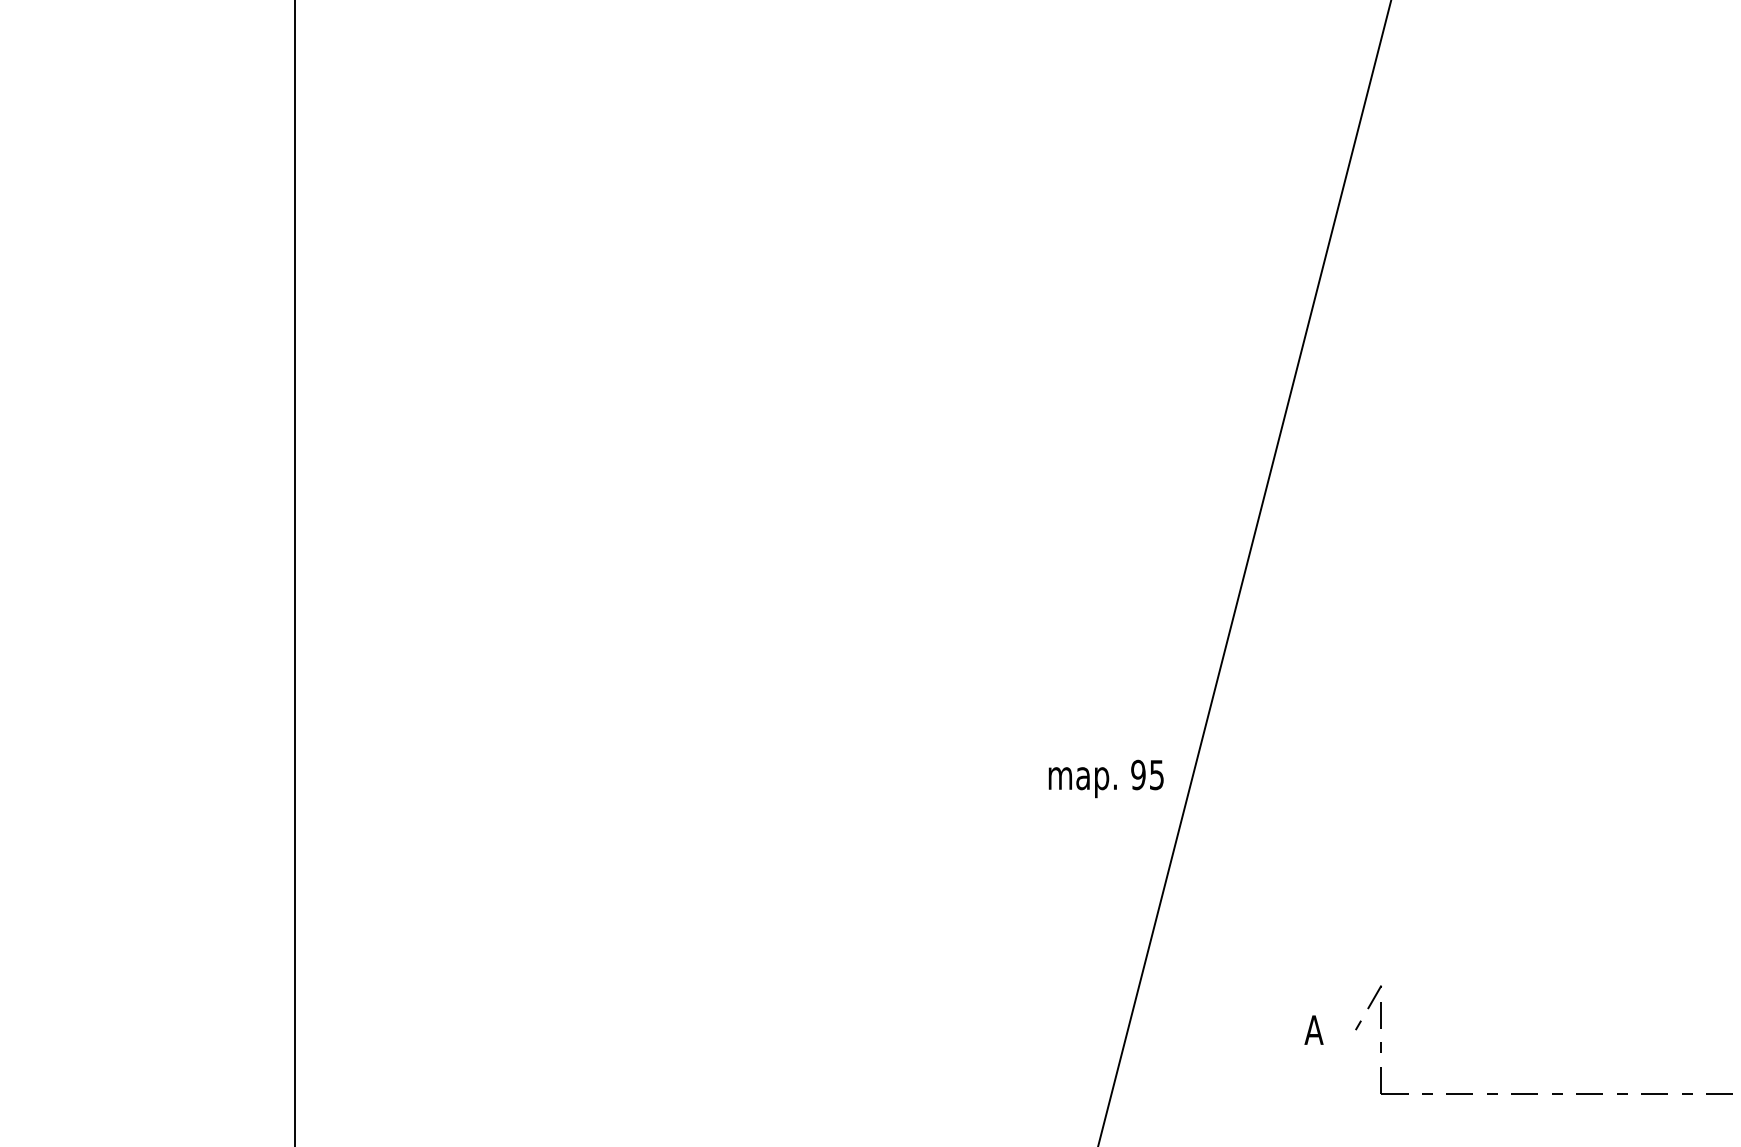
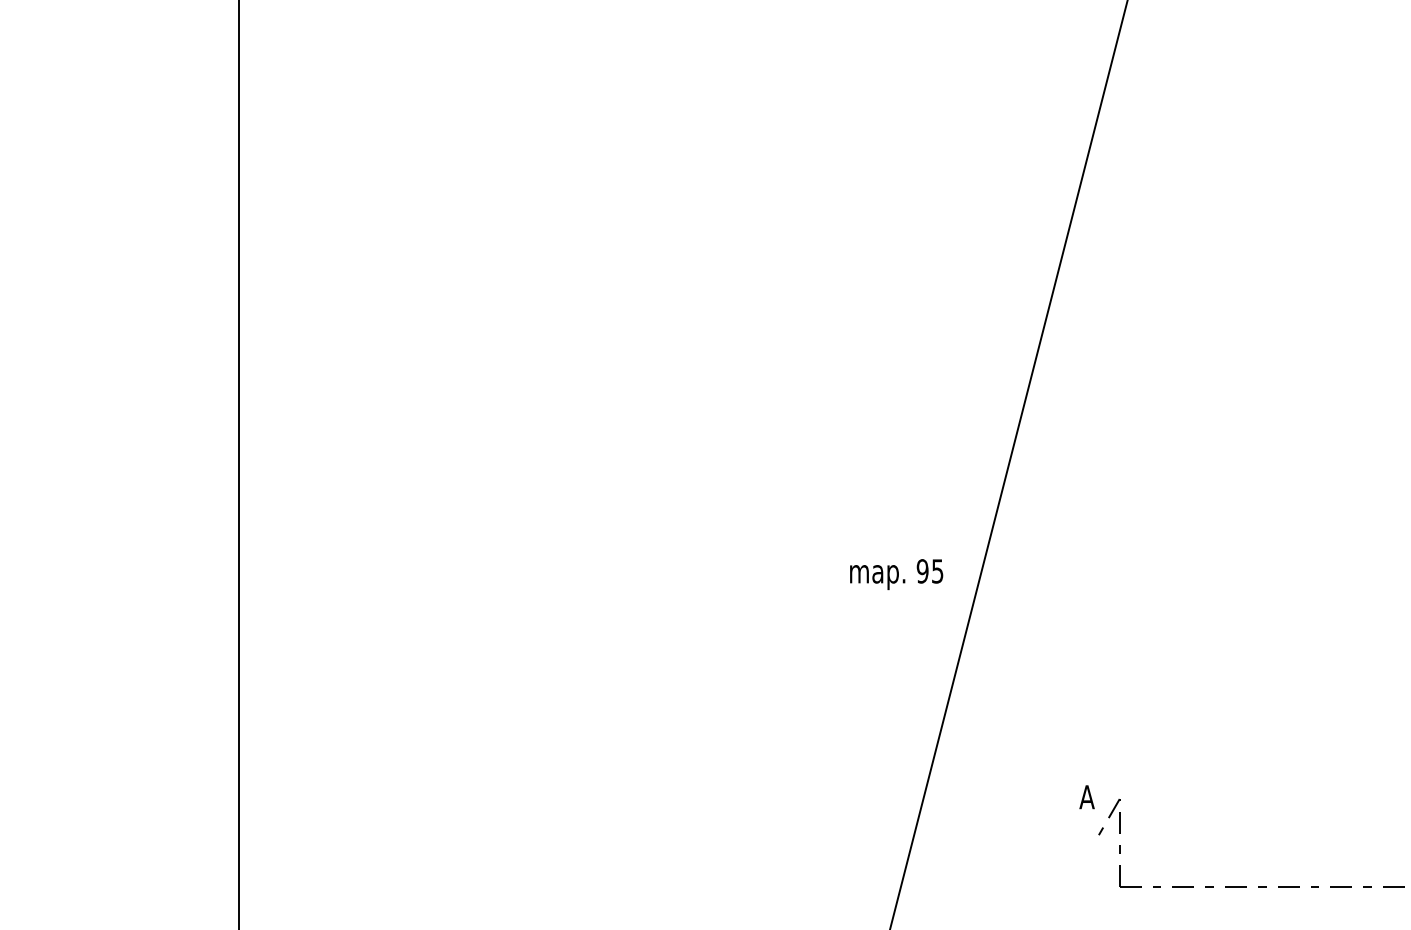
text: (1106, 778) -> (896, 574), moved
text: (1313, 1030) -> (1086, 797), moved

